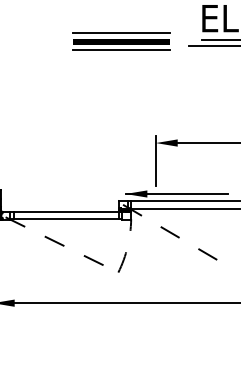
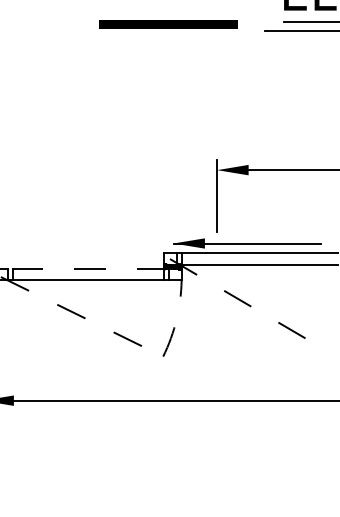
line: (121, 33) -> (167, 12), removed
line: (121, 50) -> (167, 36), removed
line: (66, 211) -> (88, 268), solid -> dashed

